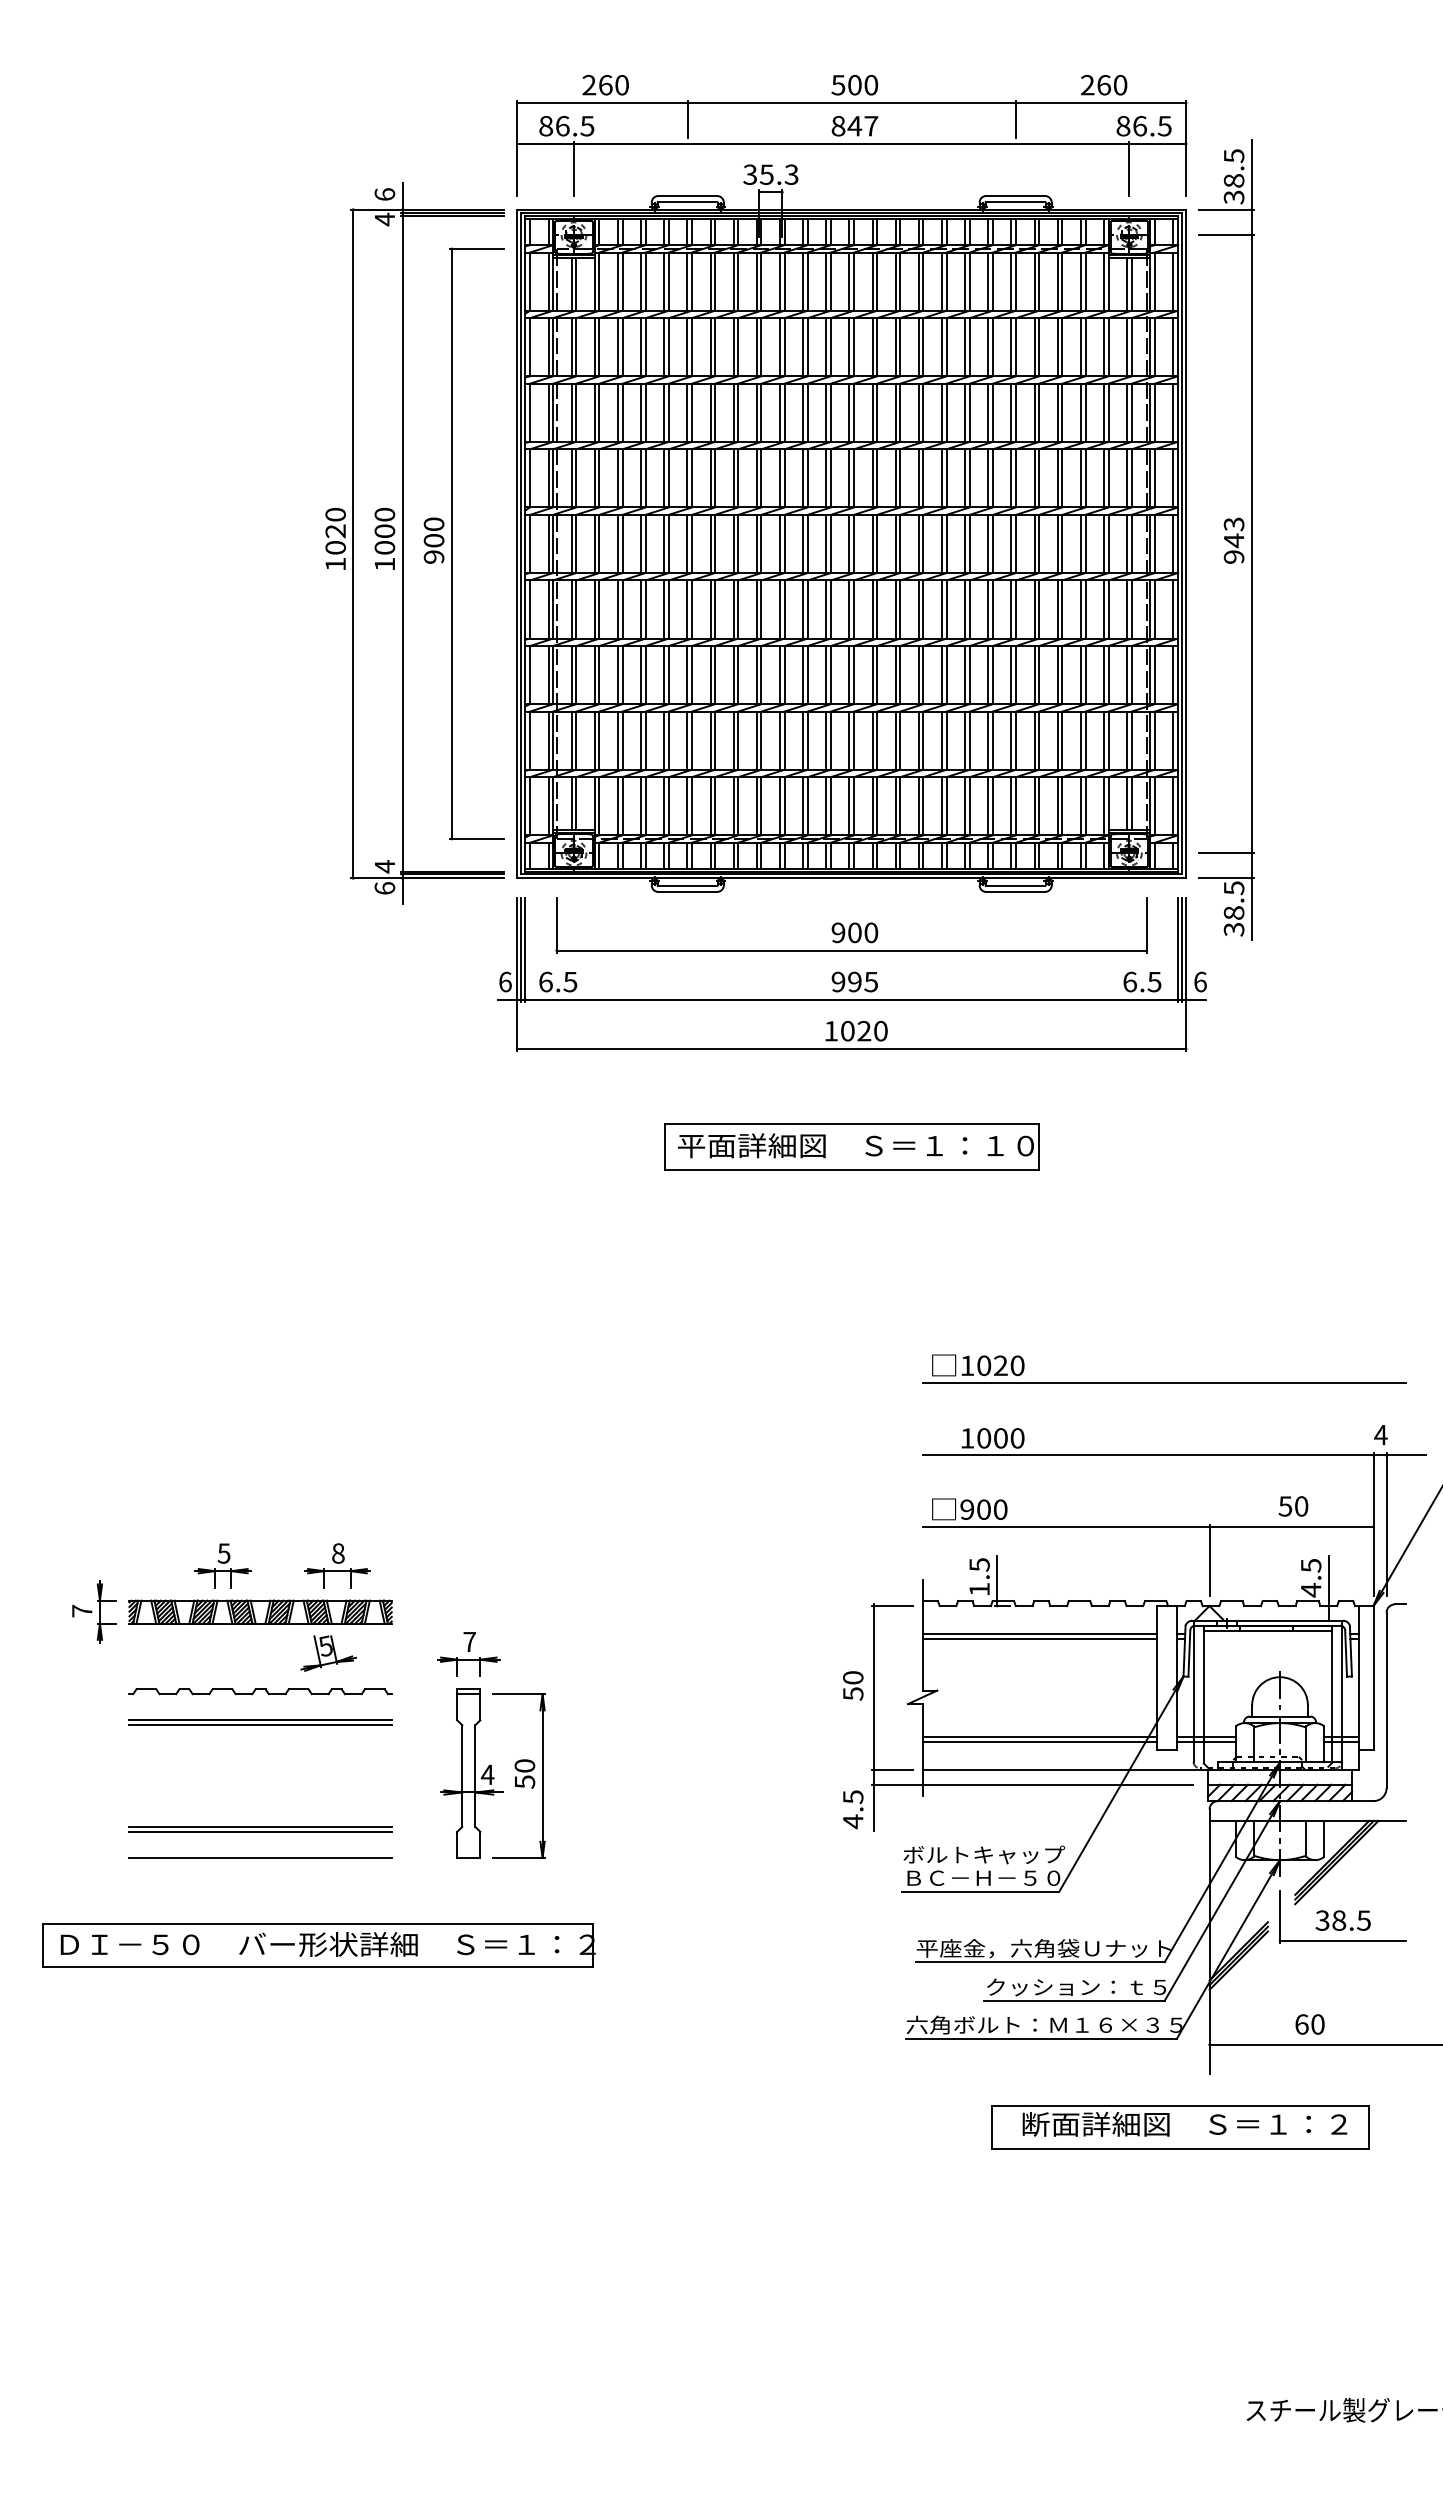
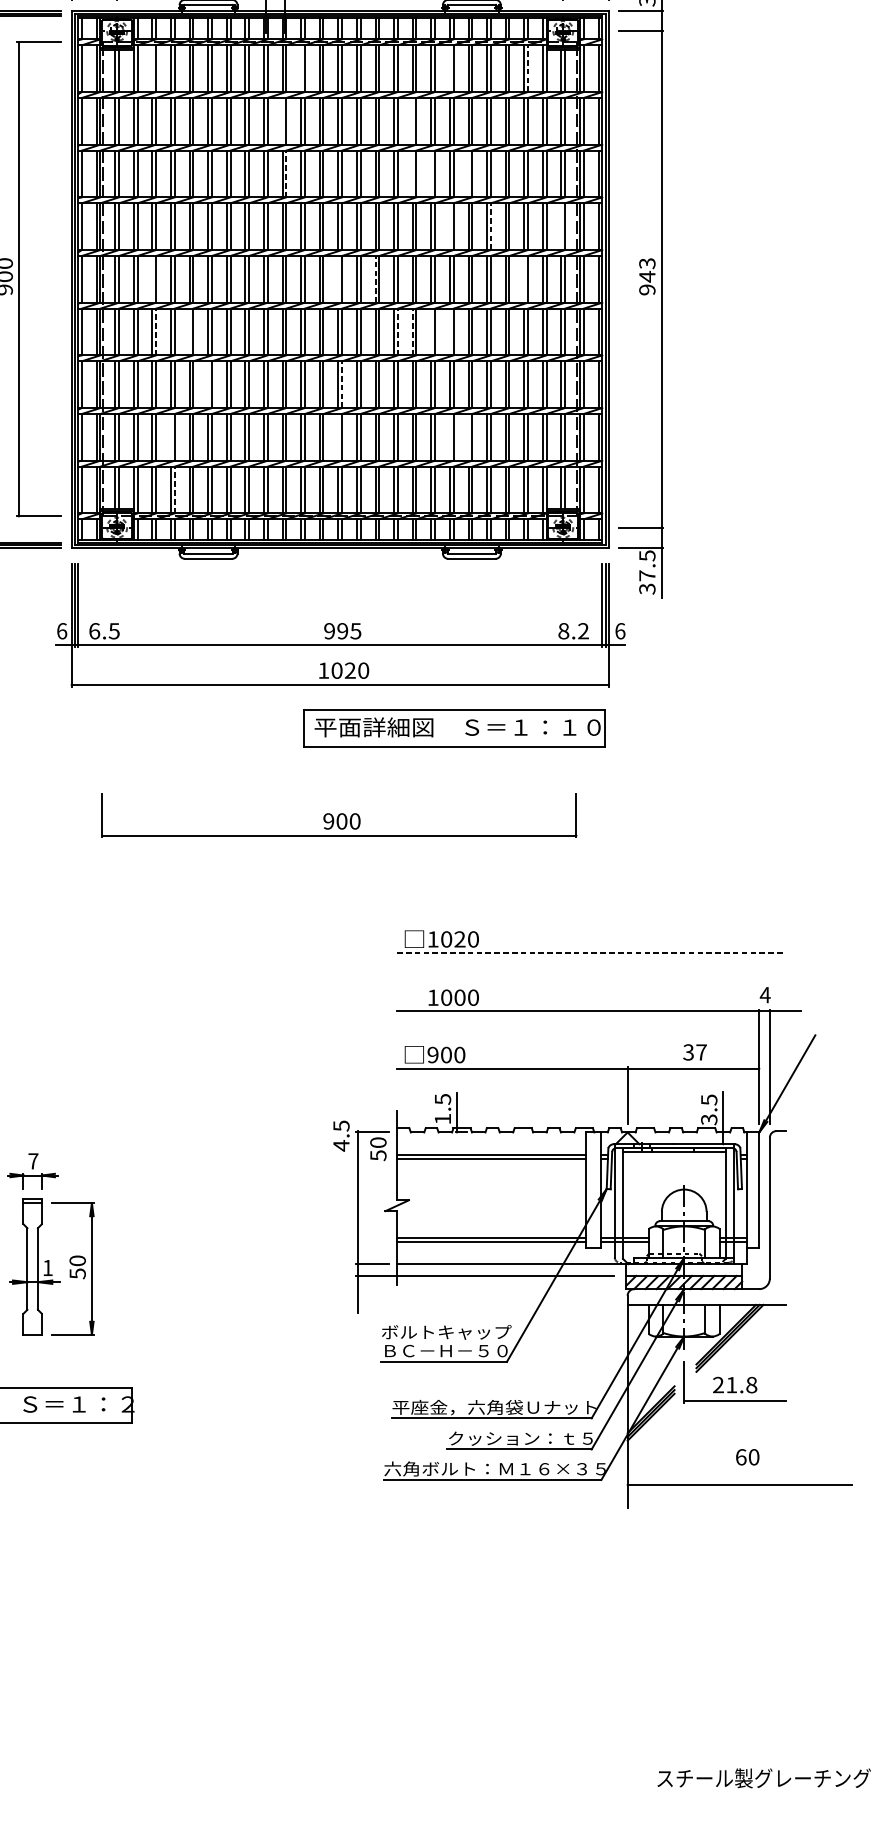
line: (617, 281) -> (152, 68), removed
line: (803, 281) -> (301, 68), removed
line: (988, 281) -> (450, 68), removed
line: (1085, 281) -> (528, 68), solid -> dashed
line: (779, 347) -> (282, 121), removed
line: (942, 347) -> (413, 121), removed
line: (784, 412) -> (286, 173), solid -> dashed
line: (942, 412) -> (413, 173), removed
line: (965, 412) -> (431, 173), removed
line: (1011, 412) -> (468, 173), removed
line: (1039, 477) -> (491, 225), solid -> dashed
line: (988, 478) -> (450, 226), removed
line: (1127, 478) -> (561, 226), removed
line: (617, 543) -> (152, 278), removed
line: (849, 543) -> (338, 278), removed
line: (895, 543) -> (375, 278), solid -> dashed
line: (1080, 543) -> (523, 278), removed
line: (622, 609) -> (156, 332), solid -> dashed
line: (664, 609) -> (189, 332), removed
line: (923, 609) -> (397, 332), solid -> dashed
line: (942, 609) -> (413, 332), solid -> dashed
line: (965, 609) -> (431, 332), removed
line: (988, 609) -> (450, 332), removed
line: (854, 674) -> (342, 384), solid -> dashed
line: (687, 675) -> (208, 385), removed
line: (641, 740) -> (171, 437), removed
line: (849, 740) -> (338, 437), removed
line: (988, 740) -> (450, 437), removed
line: (1011, 740) -> (468, 437), removed
line: (645, 805) -> (174, 489), solid -> dashed
text: (1233, 912) -> (646, 575), 38.5 -> 37.5
part: (851, 925) -> (339, 815), moved
text: (1142, 981) -> (573, 630), 6.5 -> 8.2
part: (851, 1146) -> (454, 727), moved
line: (1164, 1382) -> (591, 952), solid -> dashed
text: (1293, 1506) -> (695, 1052), 50 -> 37
text: (1310, 1590) -> (708, 1119), 4.5 -> 3.5
text: (853, 1685) -> (378, 1148), moved
text: (487, 1774) -> (47, 1267), 4 -> 1
text: (853, 1809) -> (341, 1136), moved
text: (1342, 1920) -> (734, 1385), 38.5 -> 21.8
text: (1309, 2024) -> (747, 1457), moved
part: (1180, 2127) -> (604, 1551), removed

